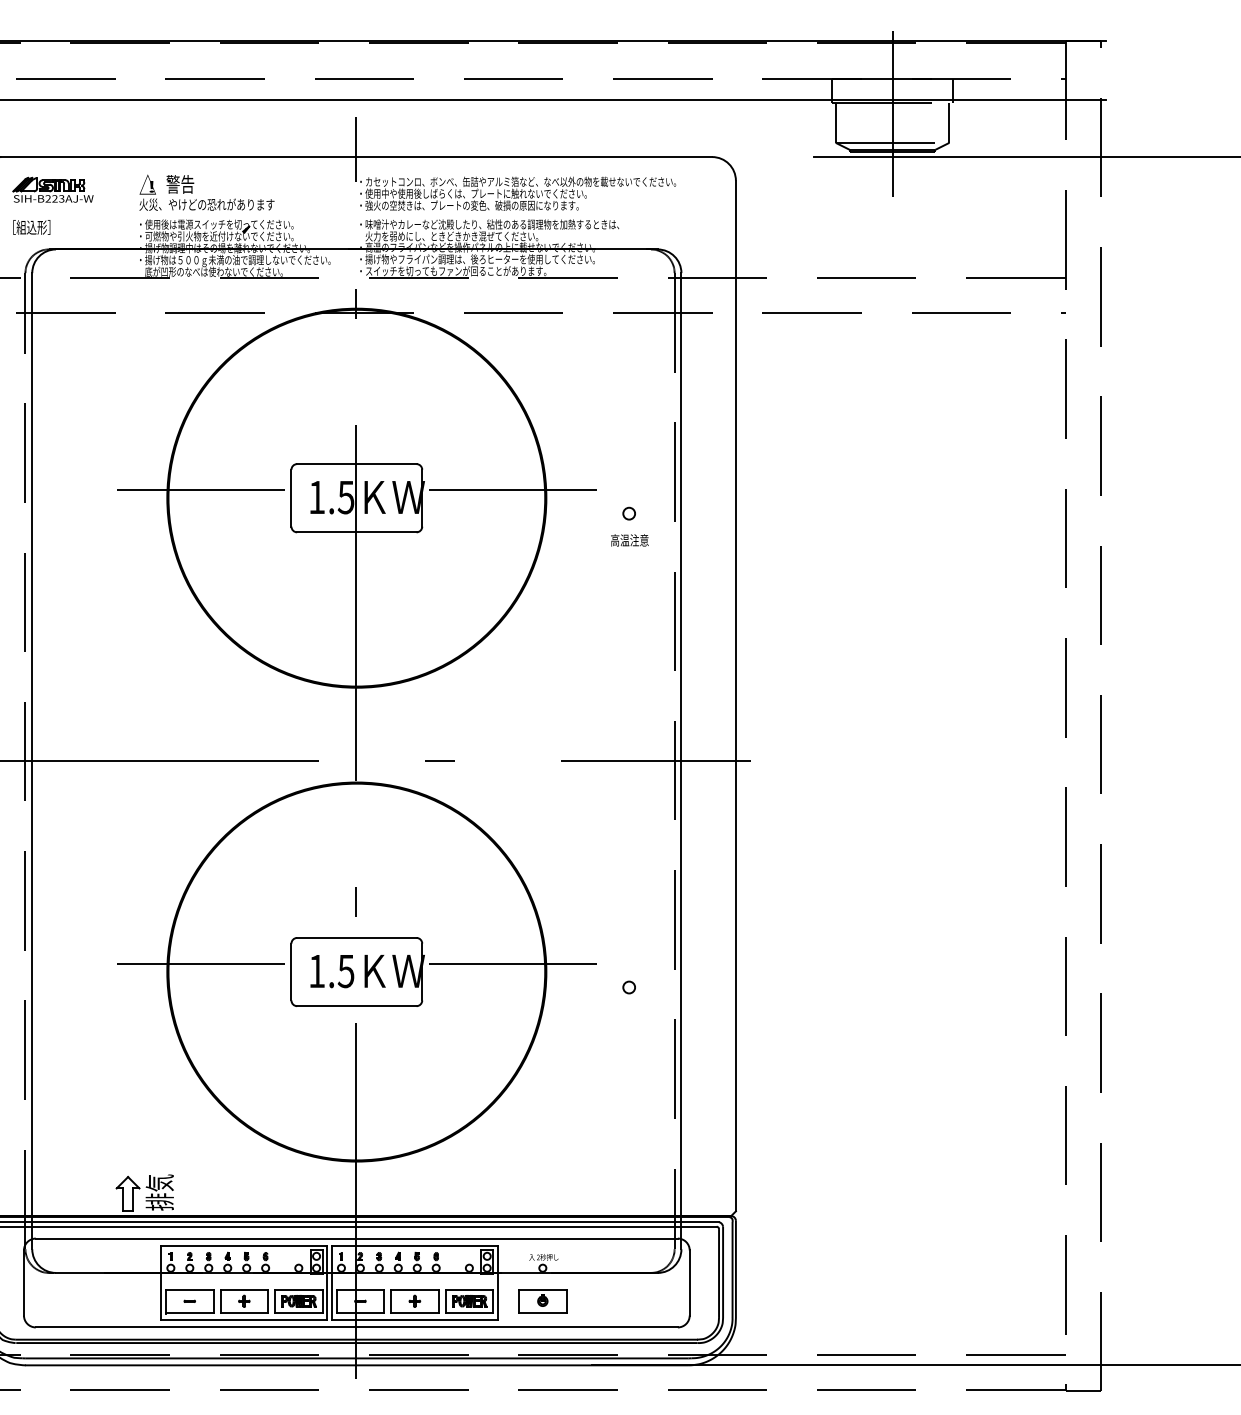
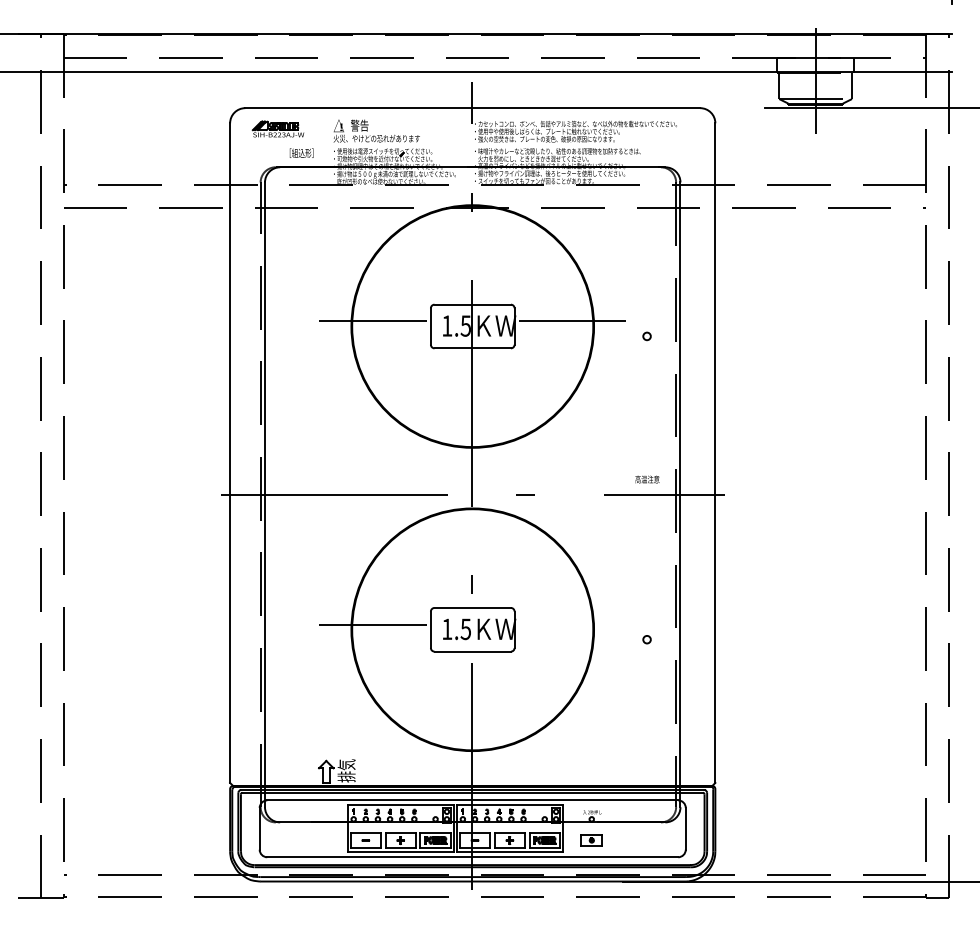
text: (31, 226) -> (301, 152), moved
text: (629, 540) -> (647, 479), moved
line: (512, 963) -> (572, 624), removed
part: (542, 1301) -> (591, 840), size x0.7

